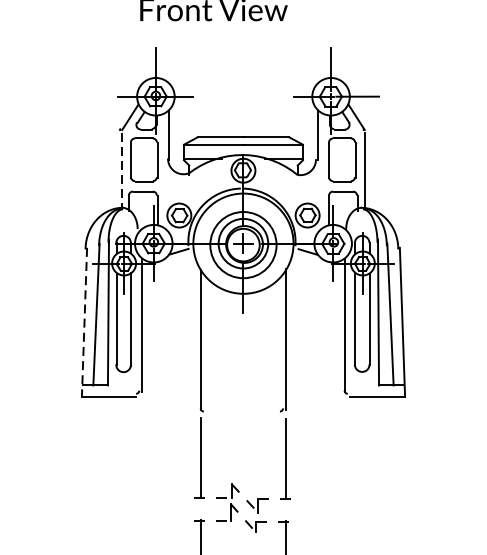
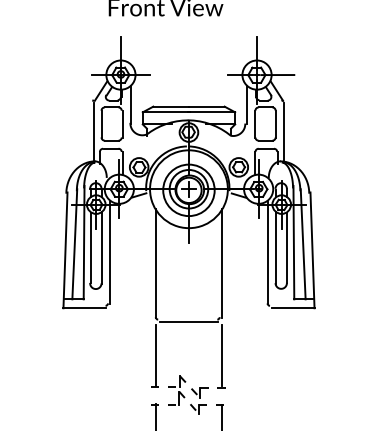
line: (121, 170) -> (94, 132), dashed -> solid
line: (84, 322) -> (65, 250), dashed -> solid
line: (242, 415) -> (188, 322), added

